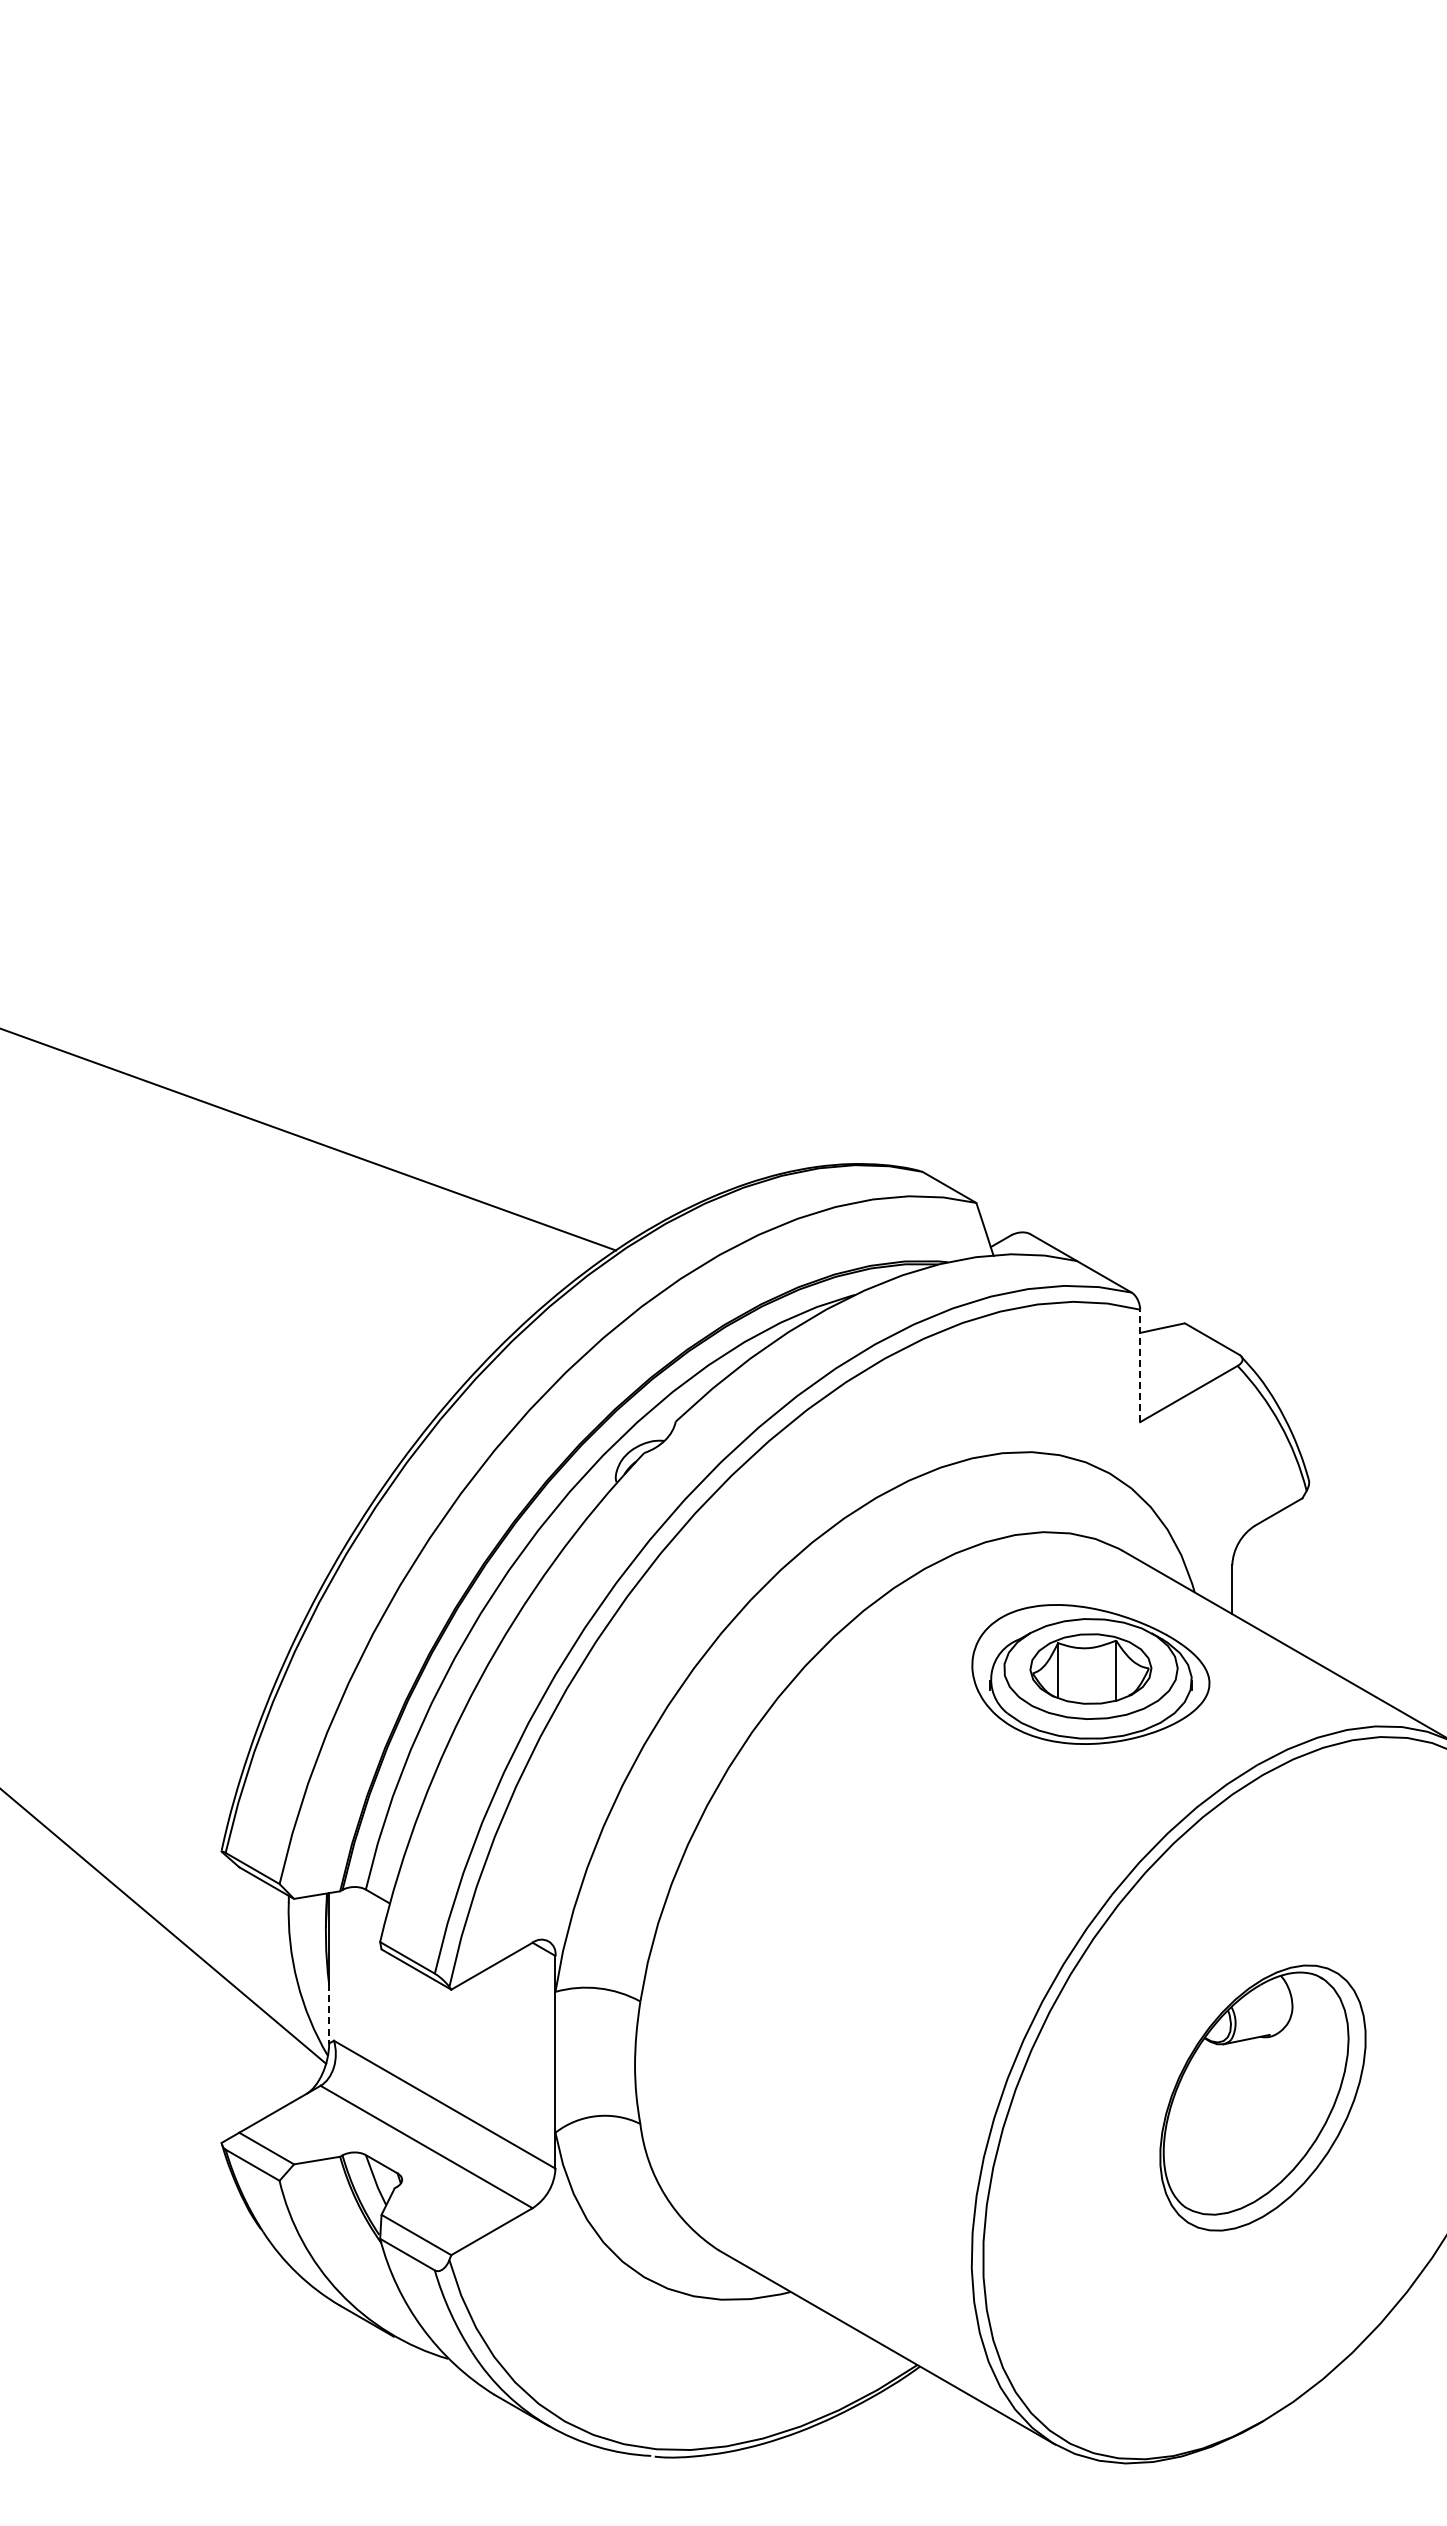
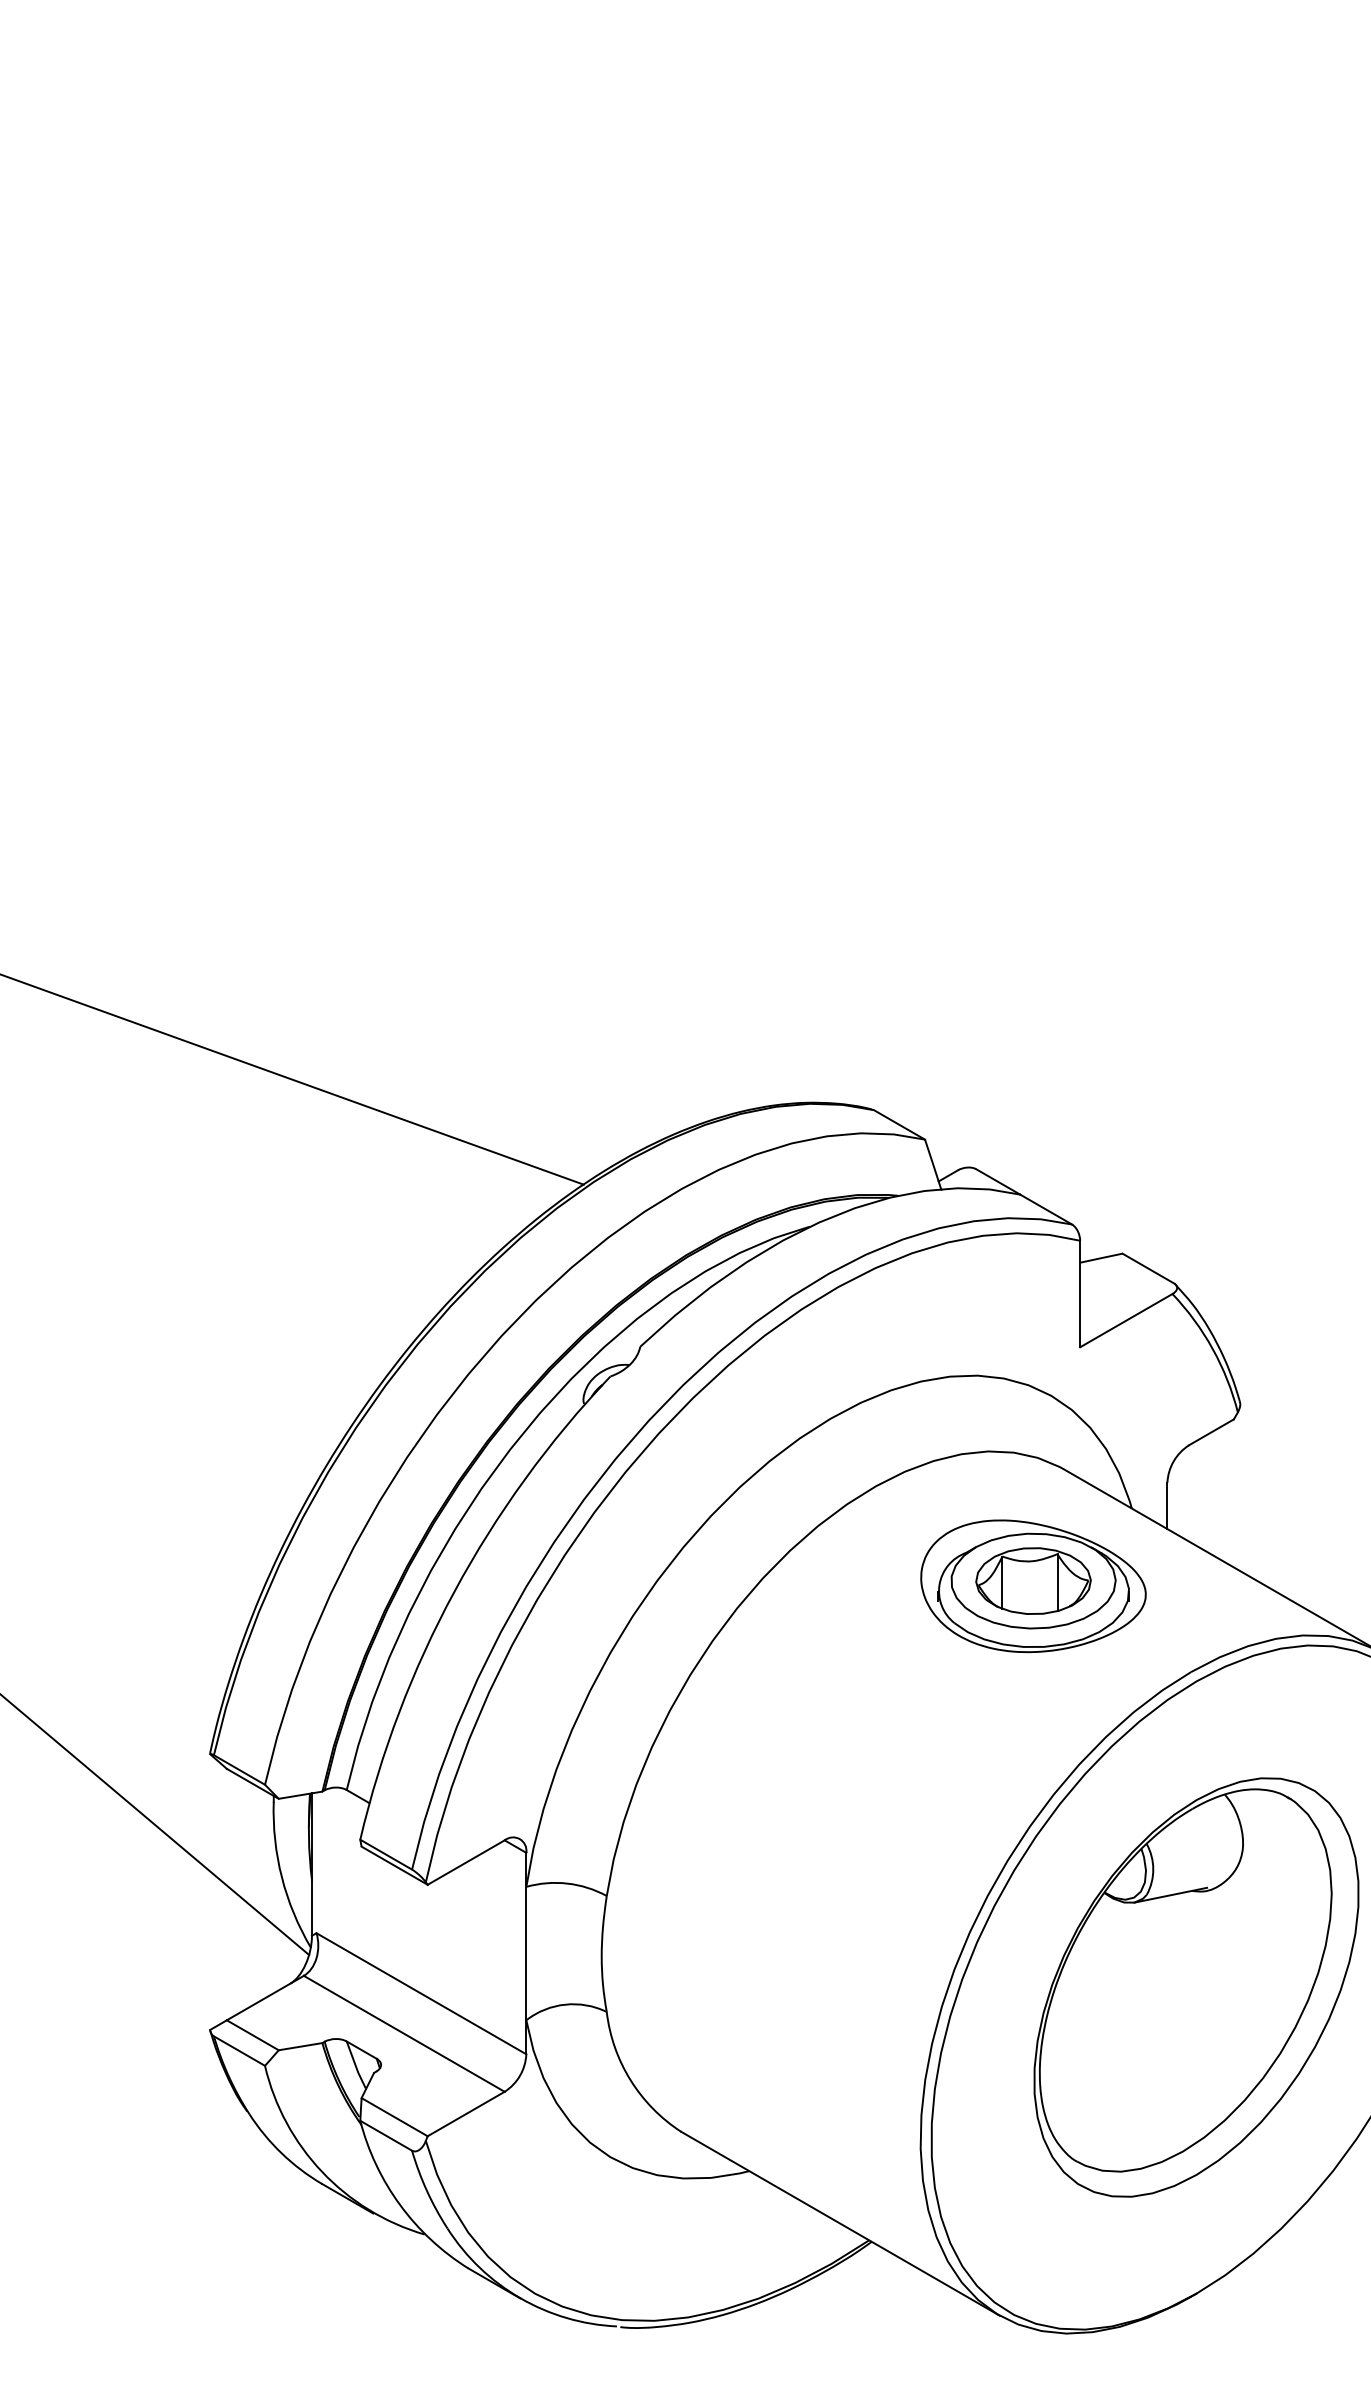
line: (1140, 1365) -> (1080, 1293), dashed -> solid
line: (329, 2013) -> (312, 1907), dashed -> solid
part: (1262, 2097) -> (1196, 1986), size x1.67

